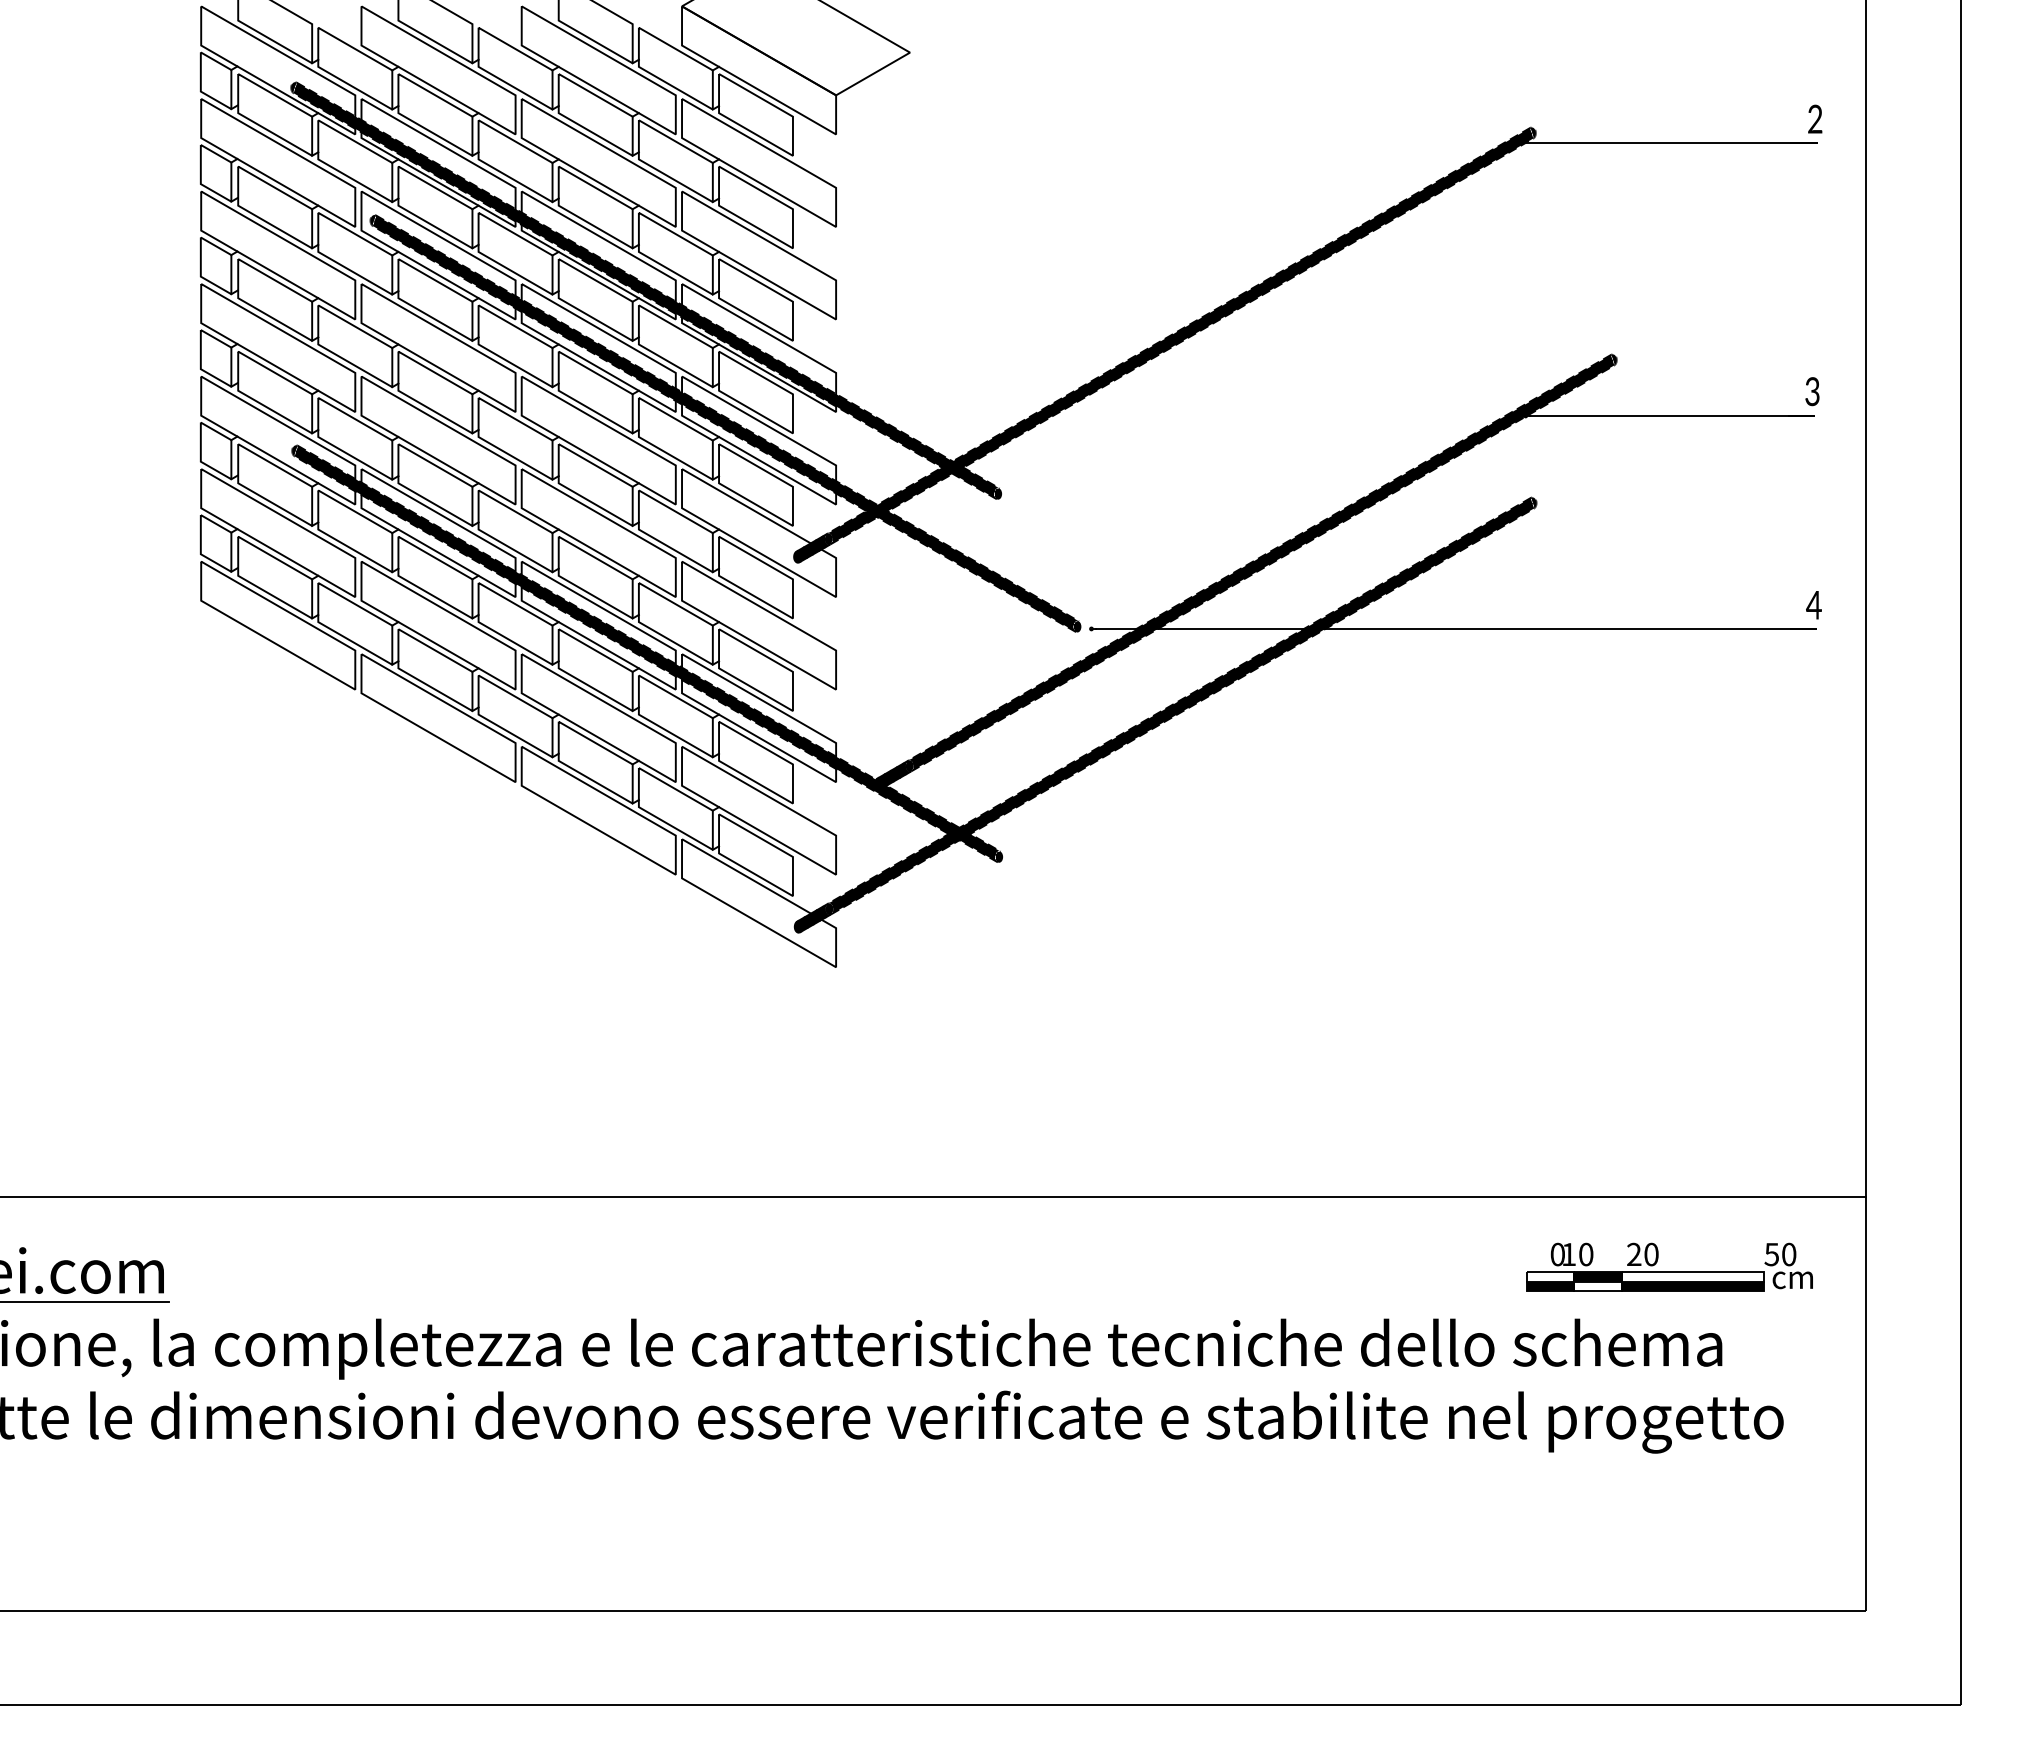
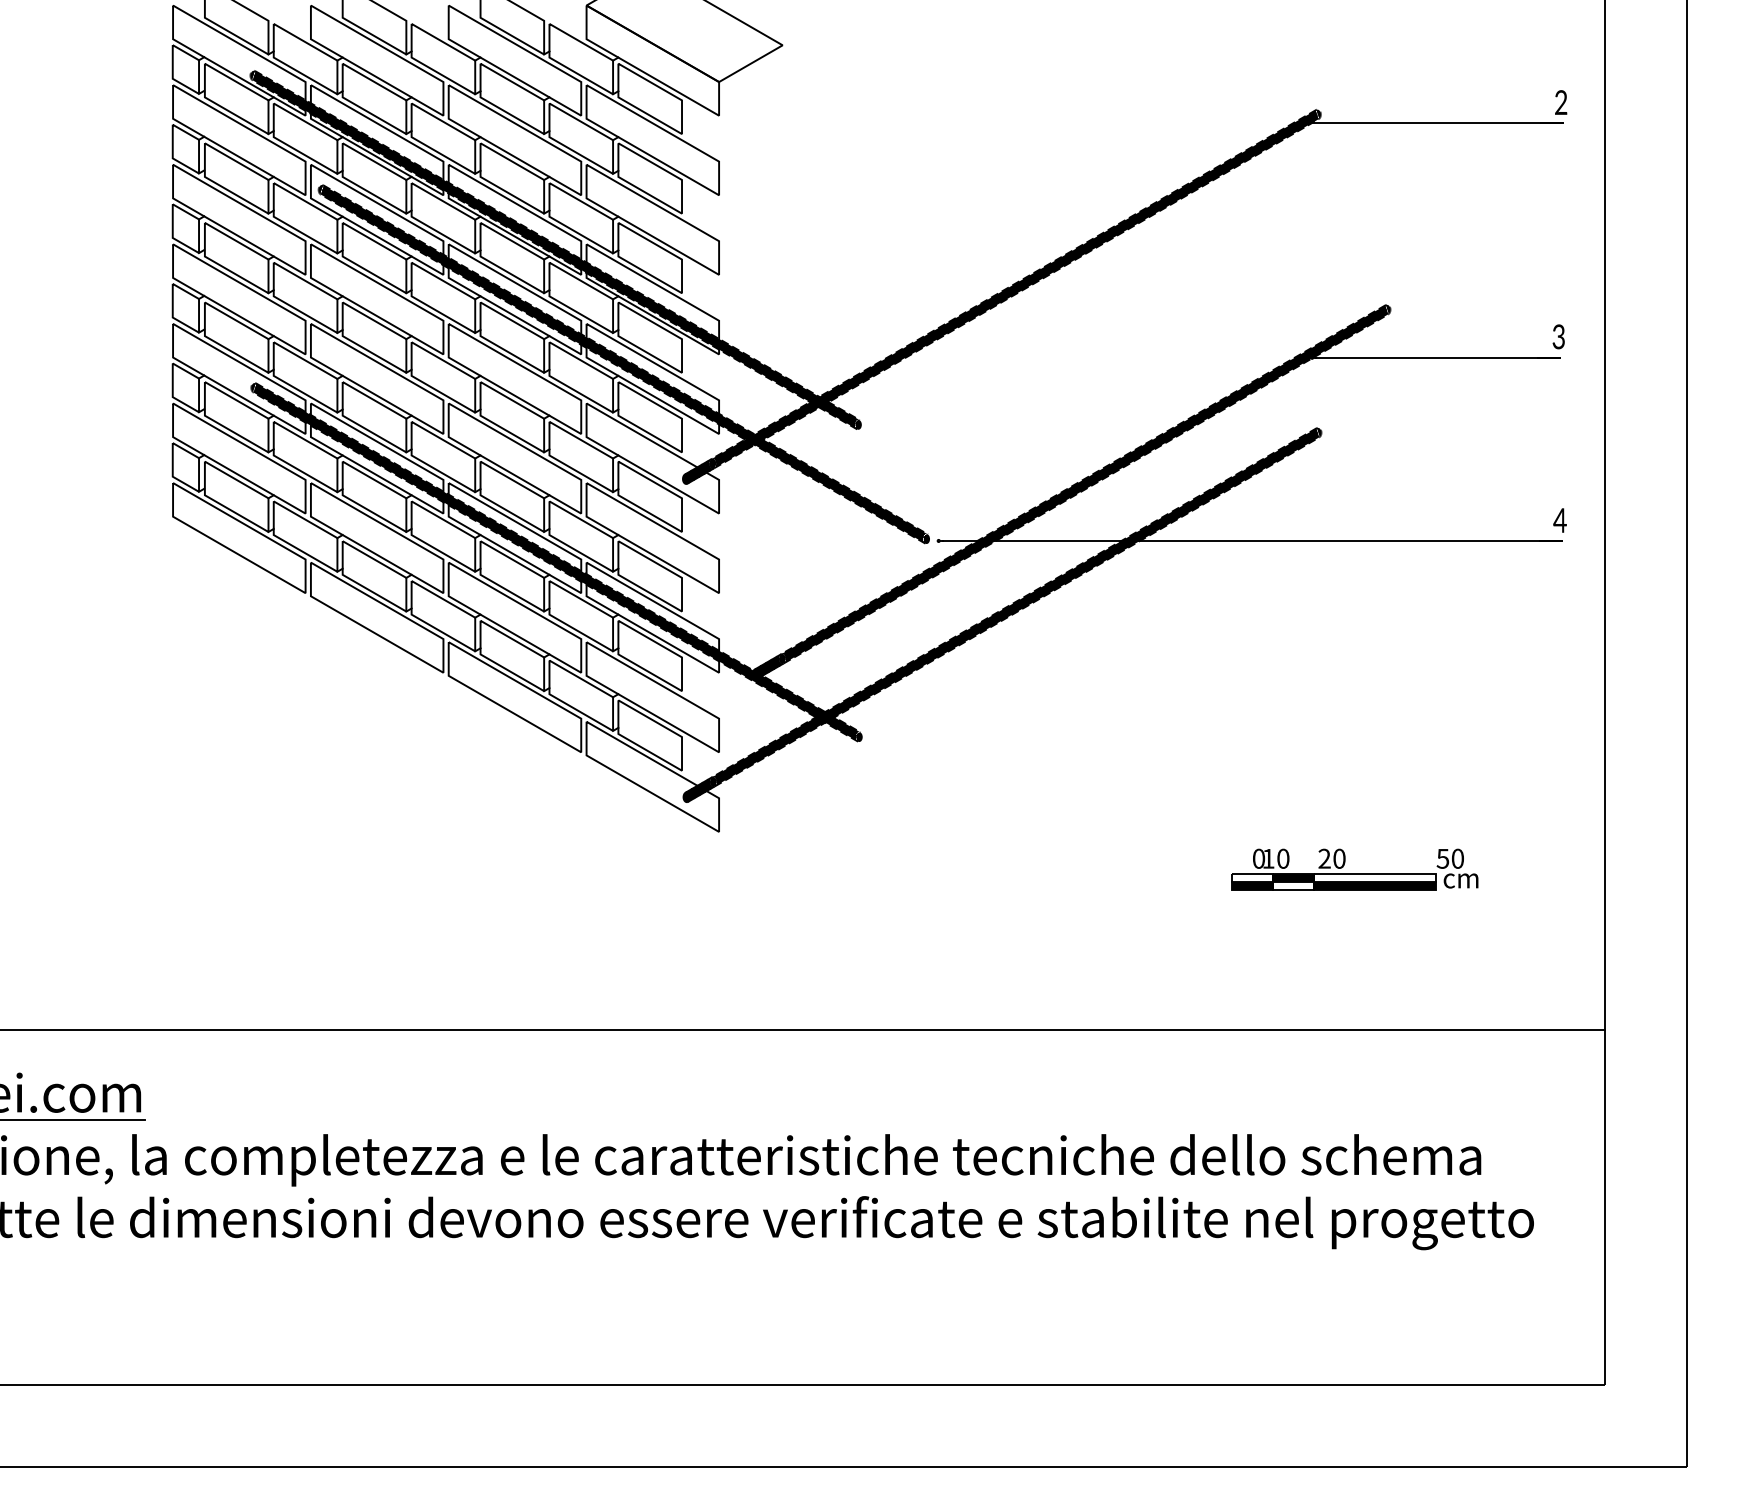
part: (1669, 1266) -> (1354, 869), moved

